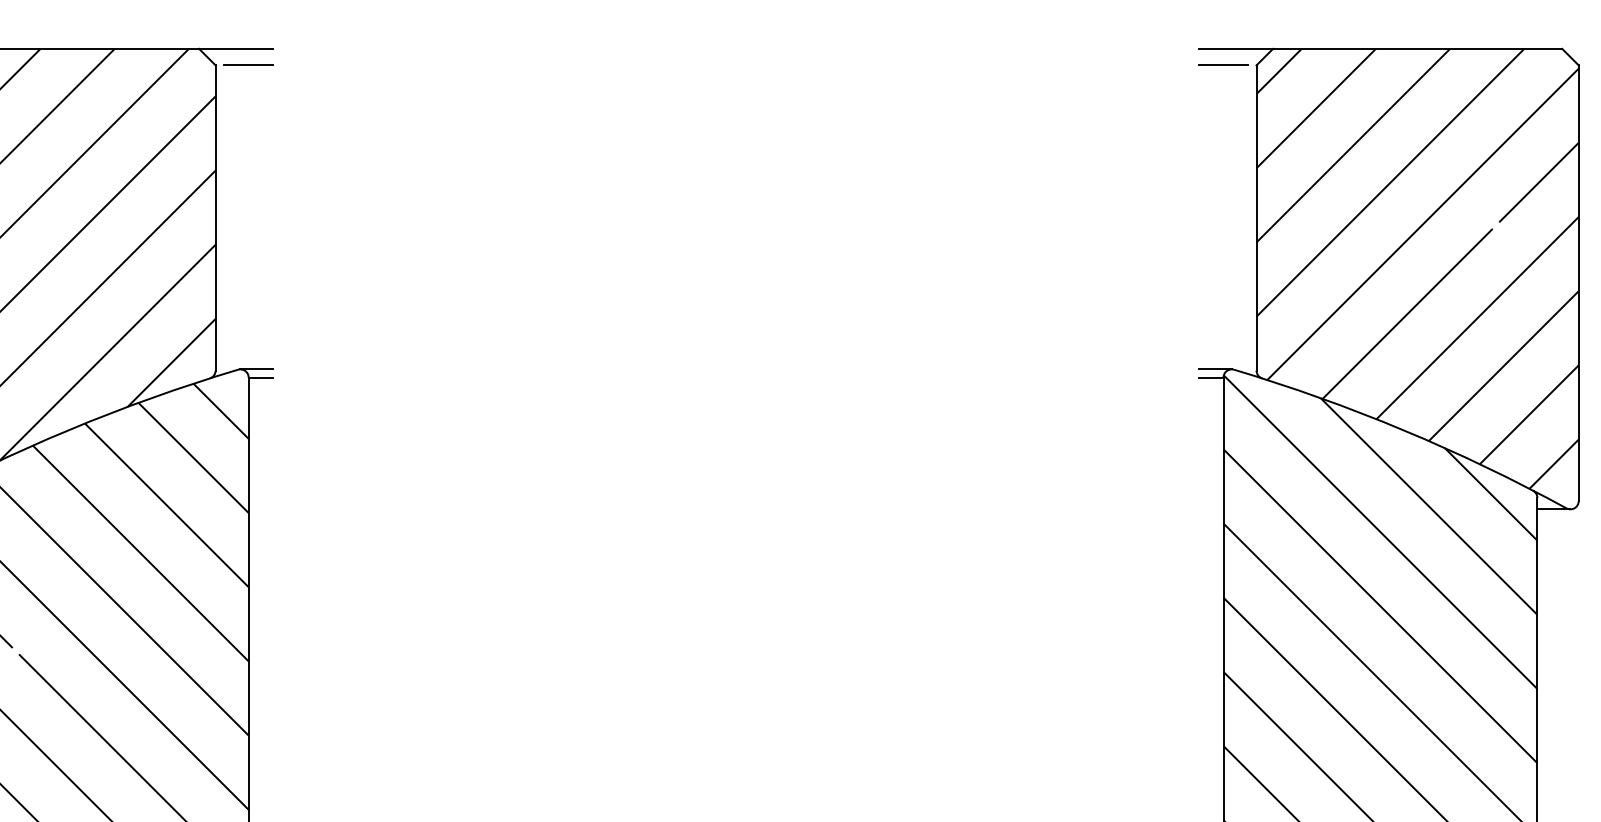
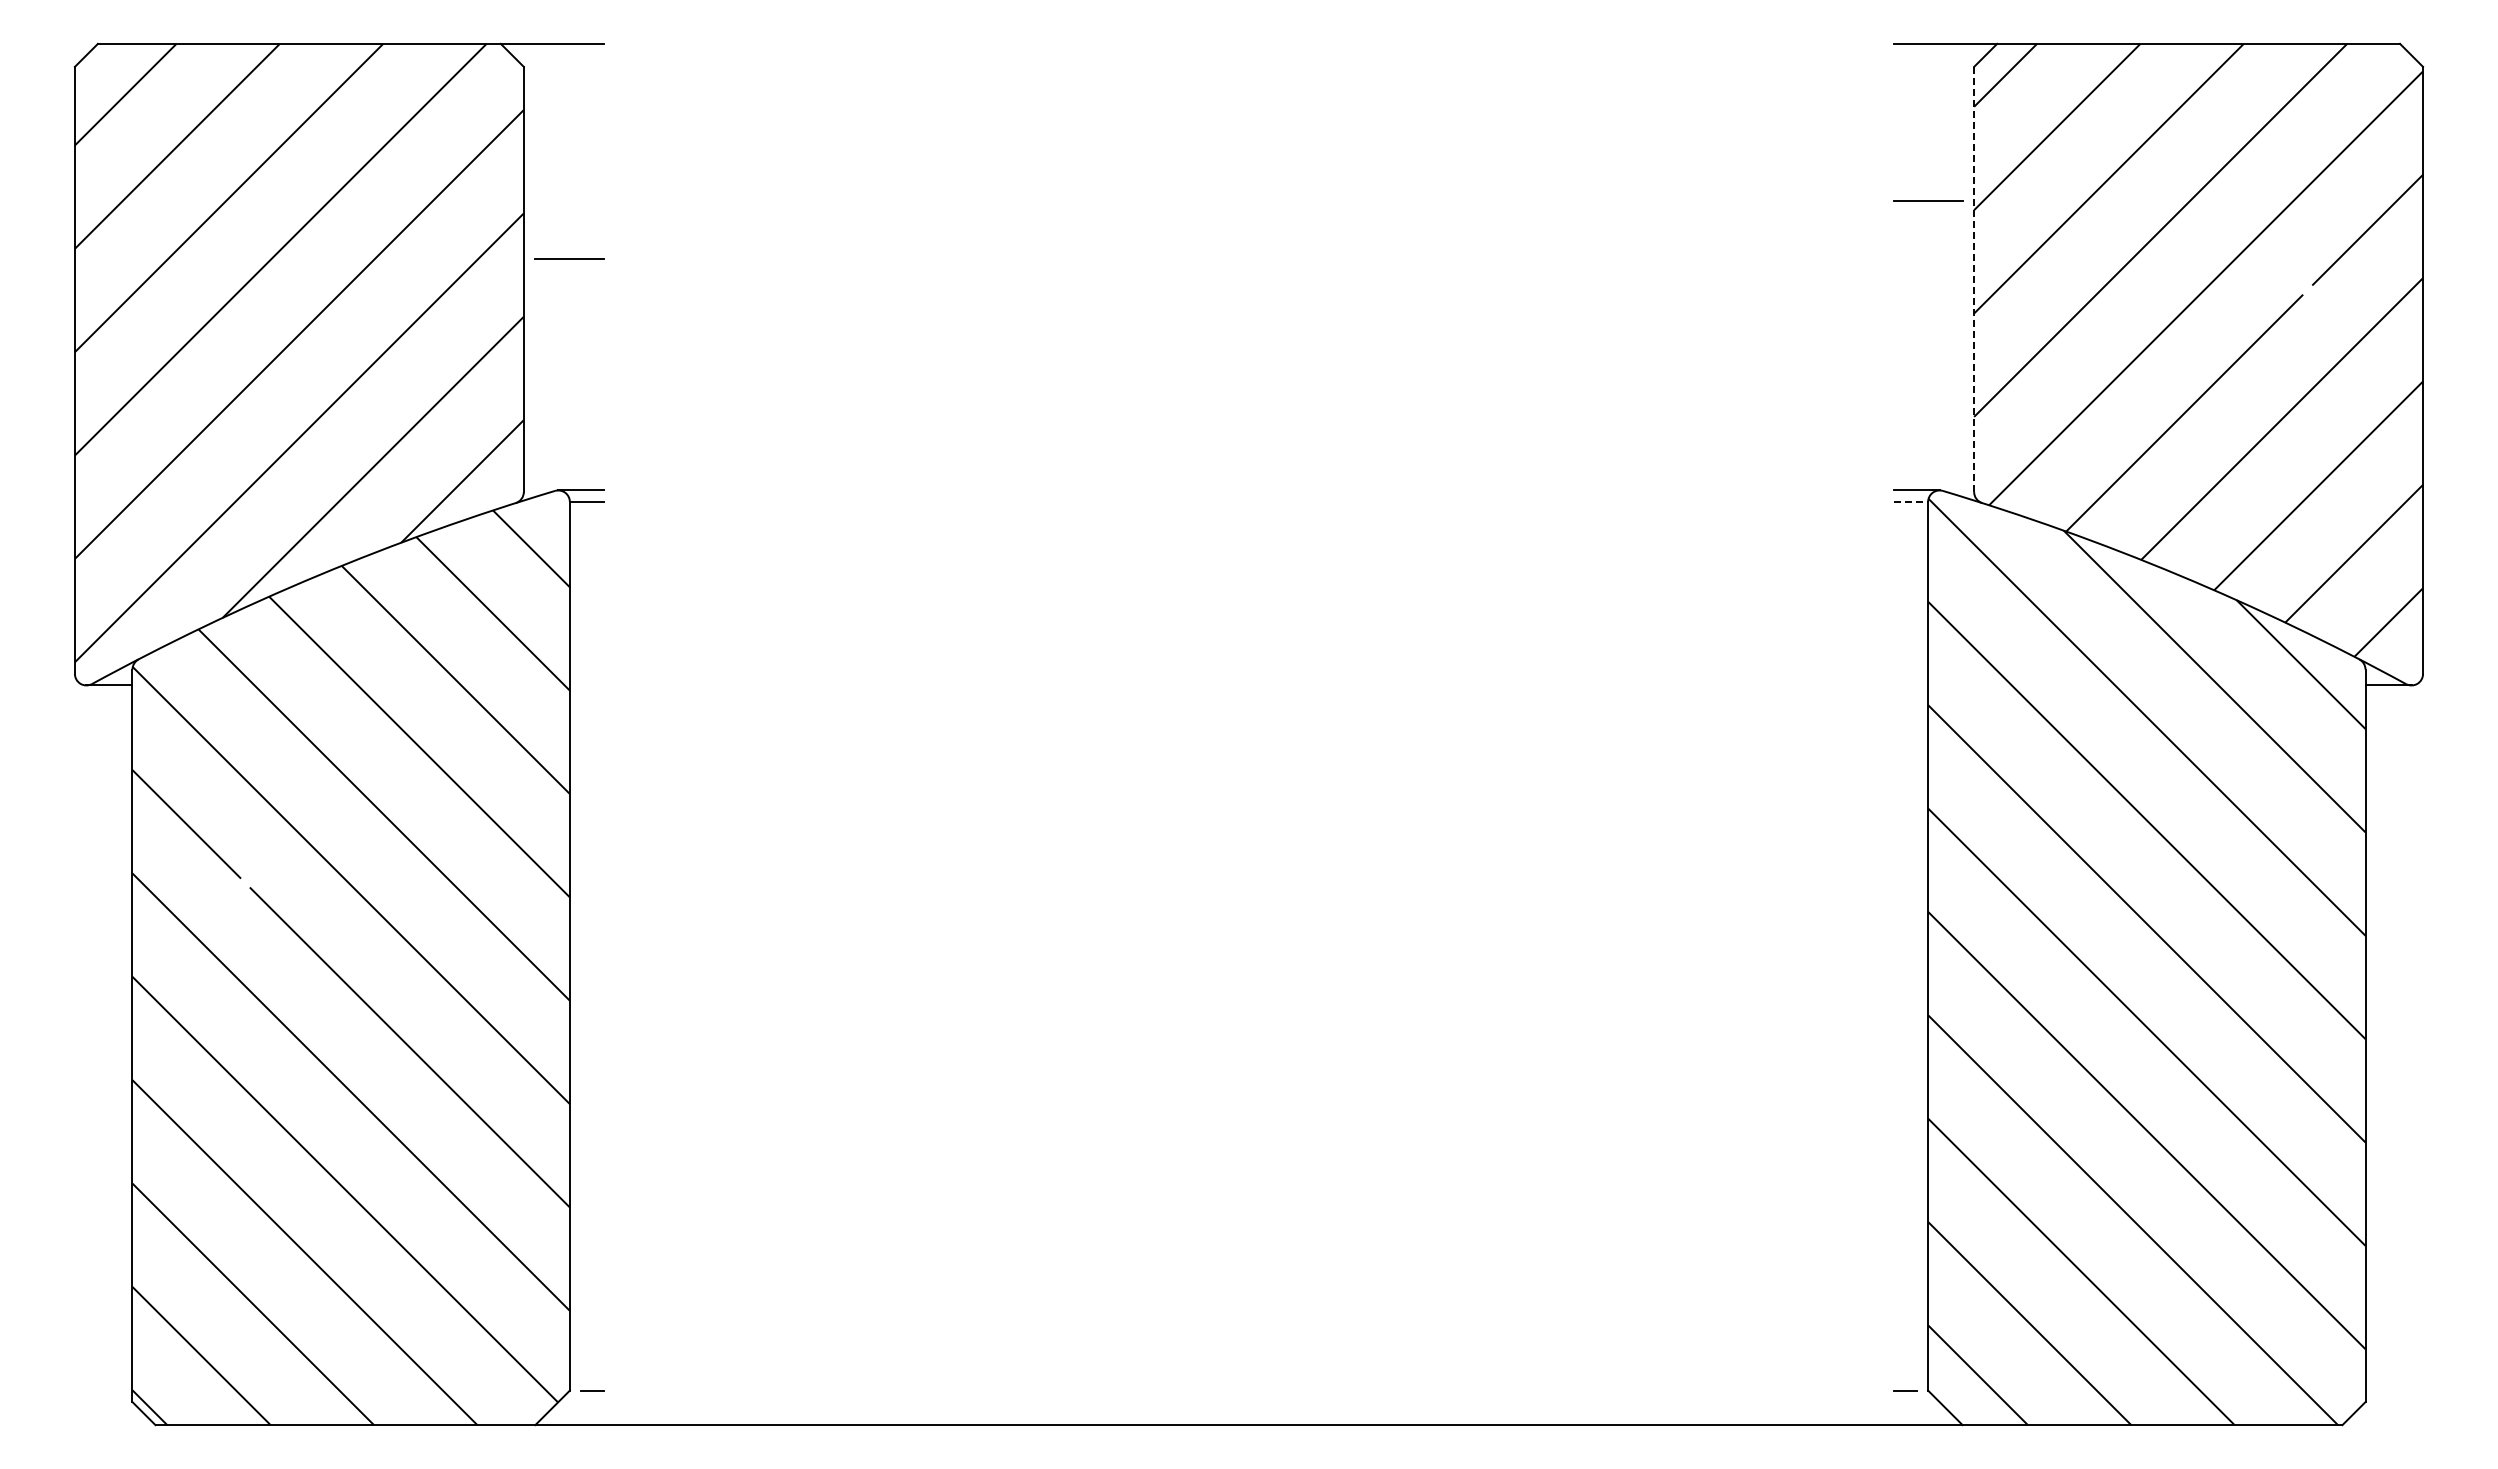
line: (248, 65) -> (569, 258), moved
line: (1223, 65) -> (1928, 200), moved
line: (1256, 217) -> (1974, 279), solid -> dashed
line: (1211, 377) -> (1911, 501), solid -> dashed

